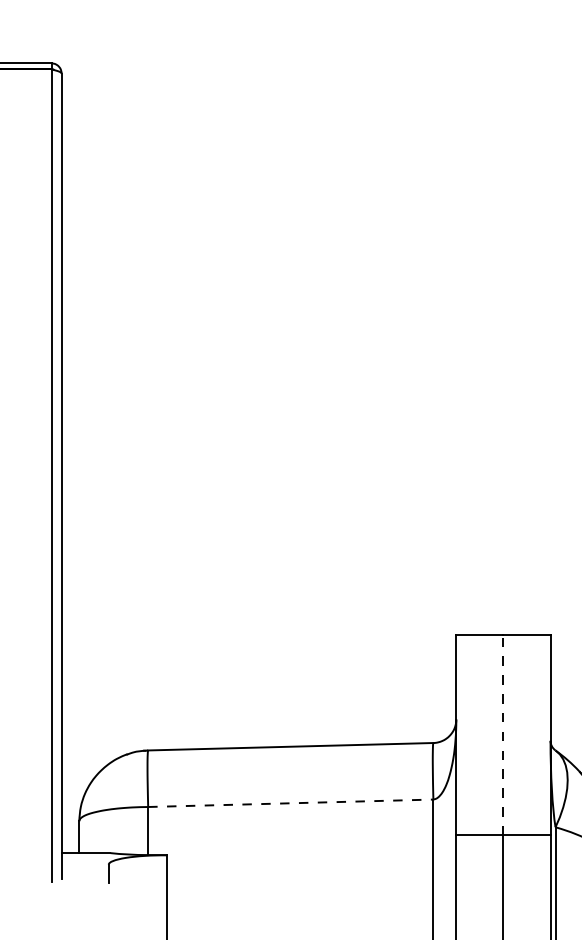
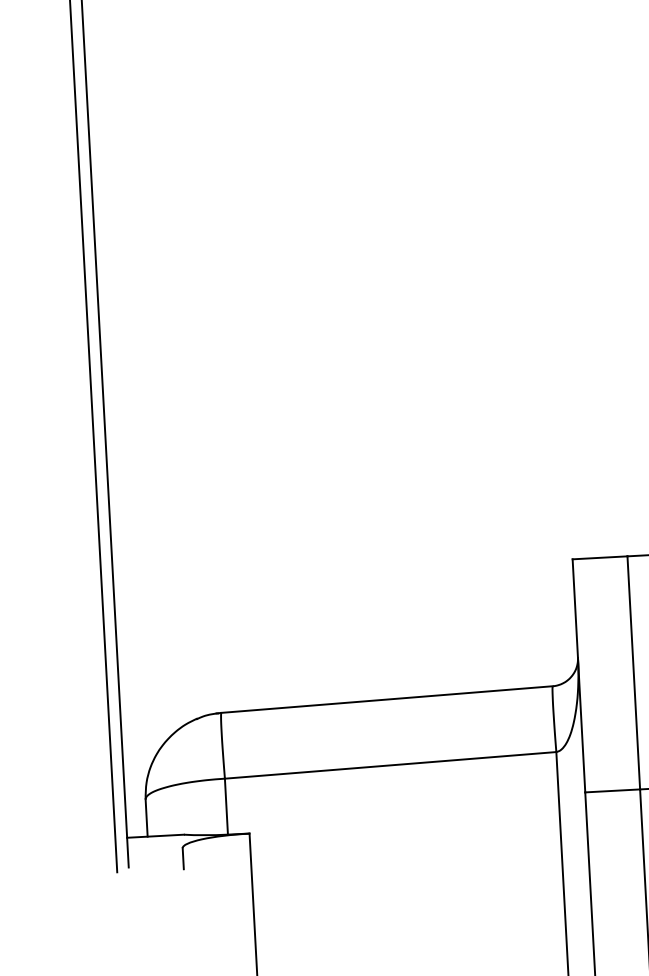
line: (503, 734) -> (633, 671), dashed -> solid
line: (290, 803) -> (390, 765), dashed -> solid

